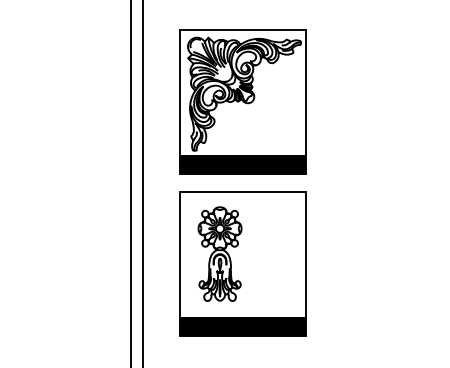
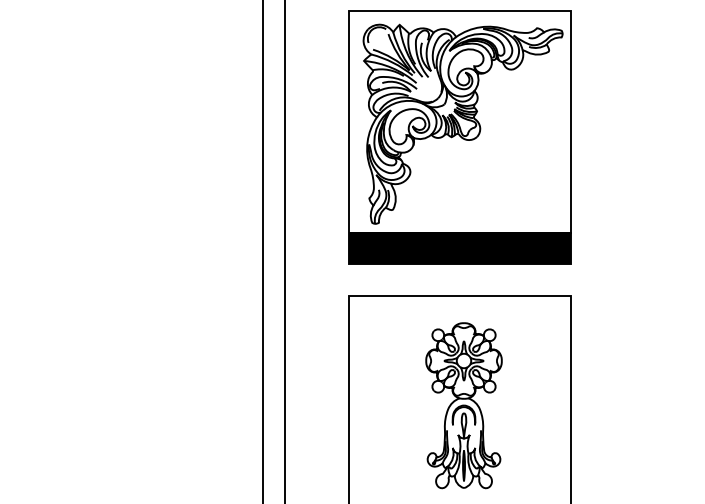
part: (219, 253) -> (463, 404), moved

